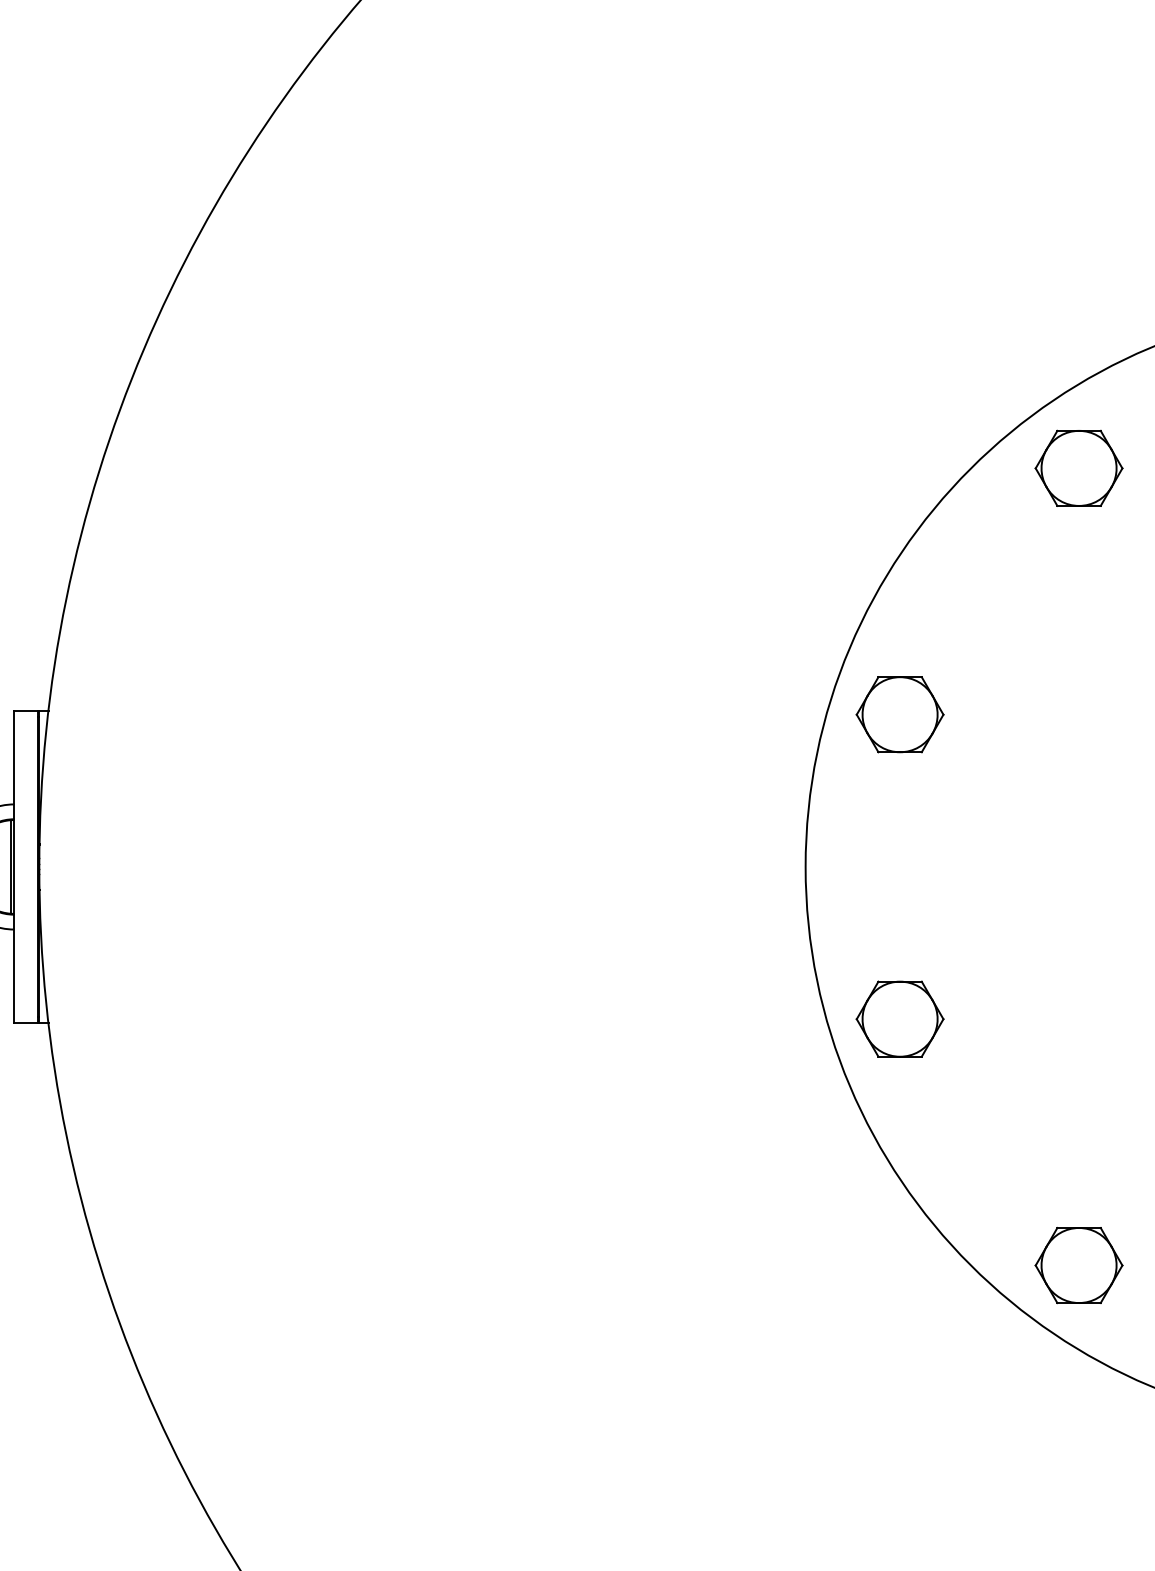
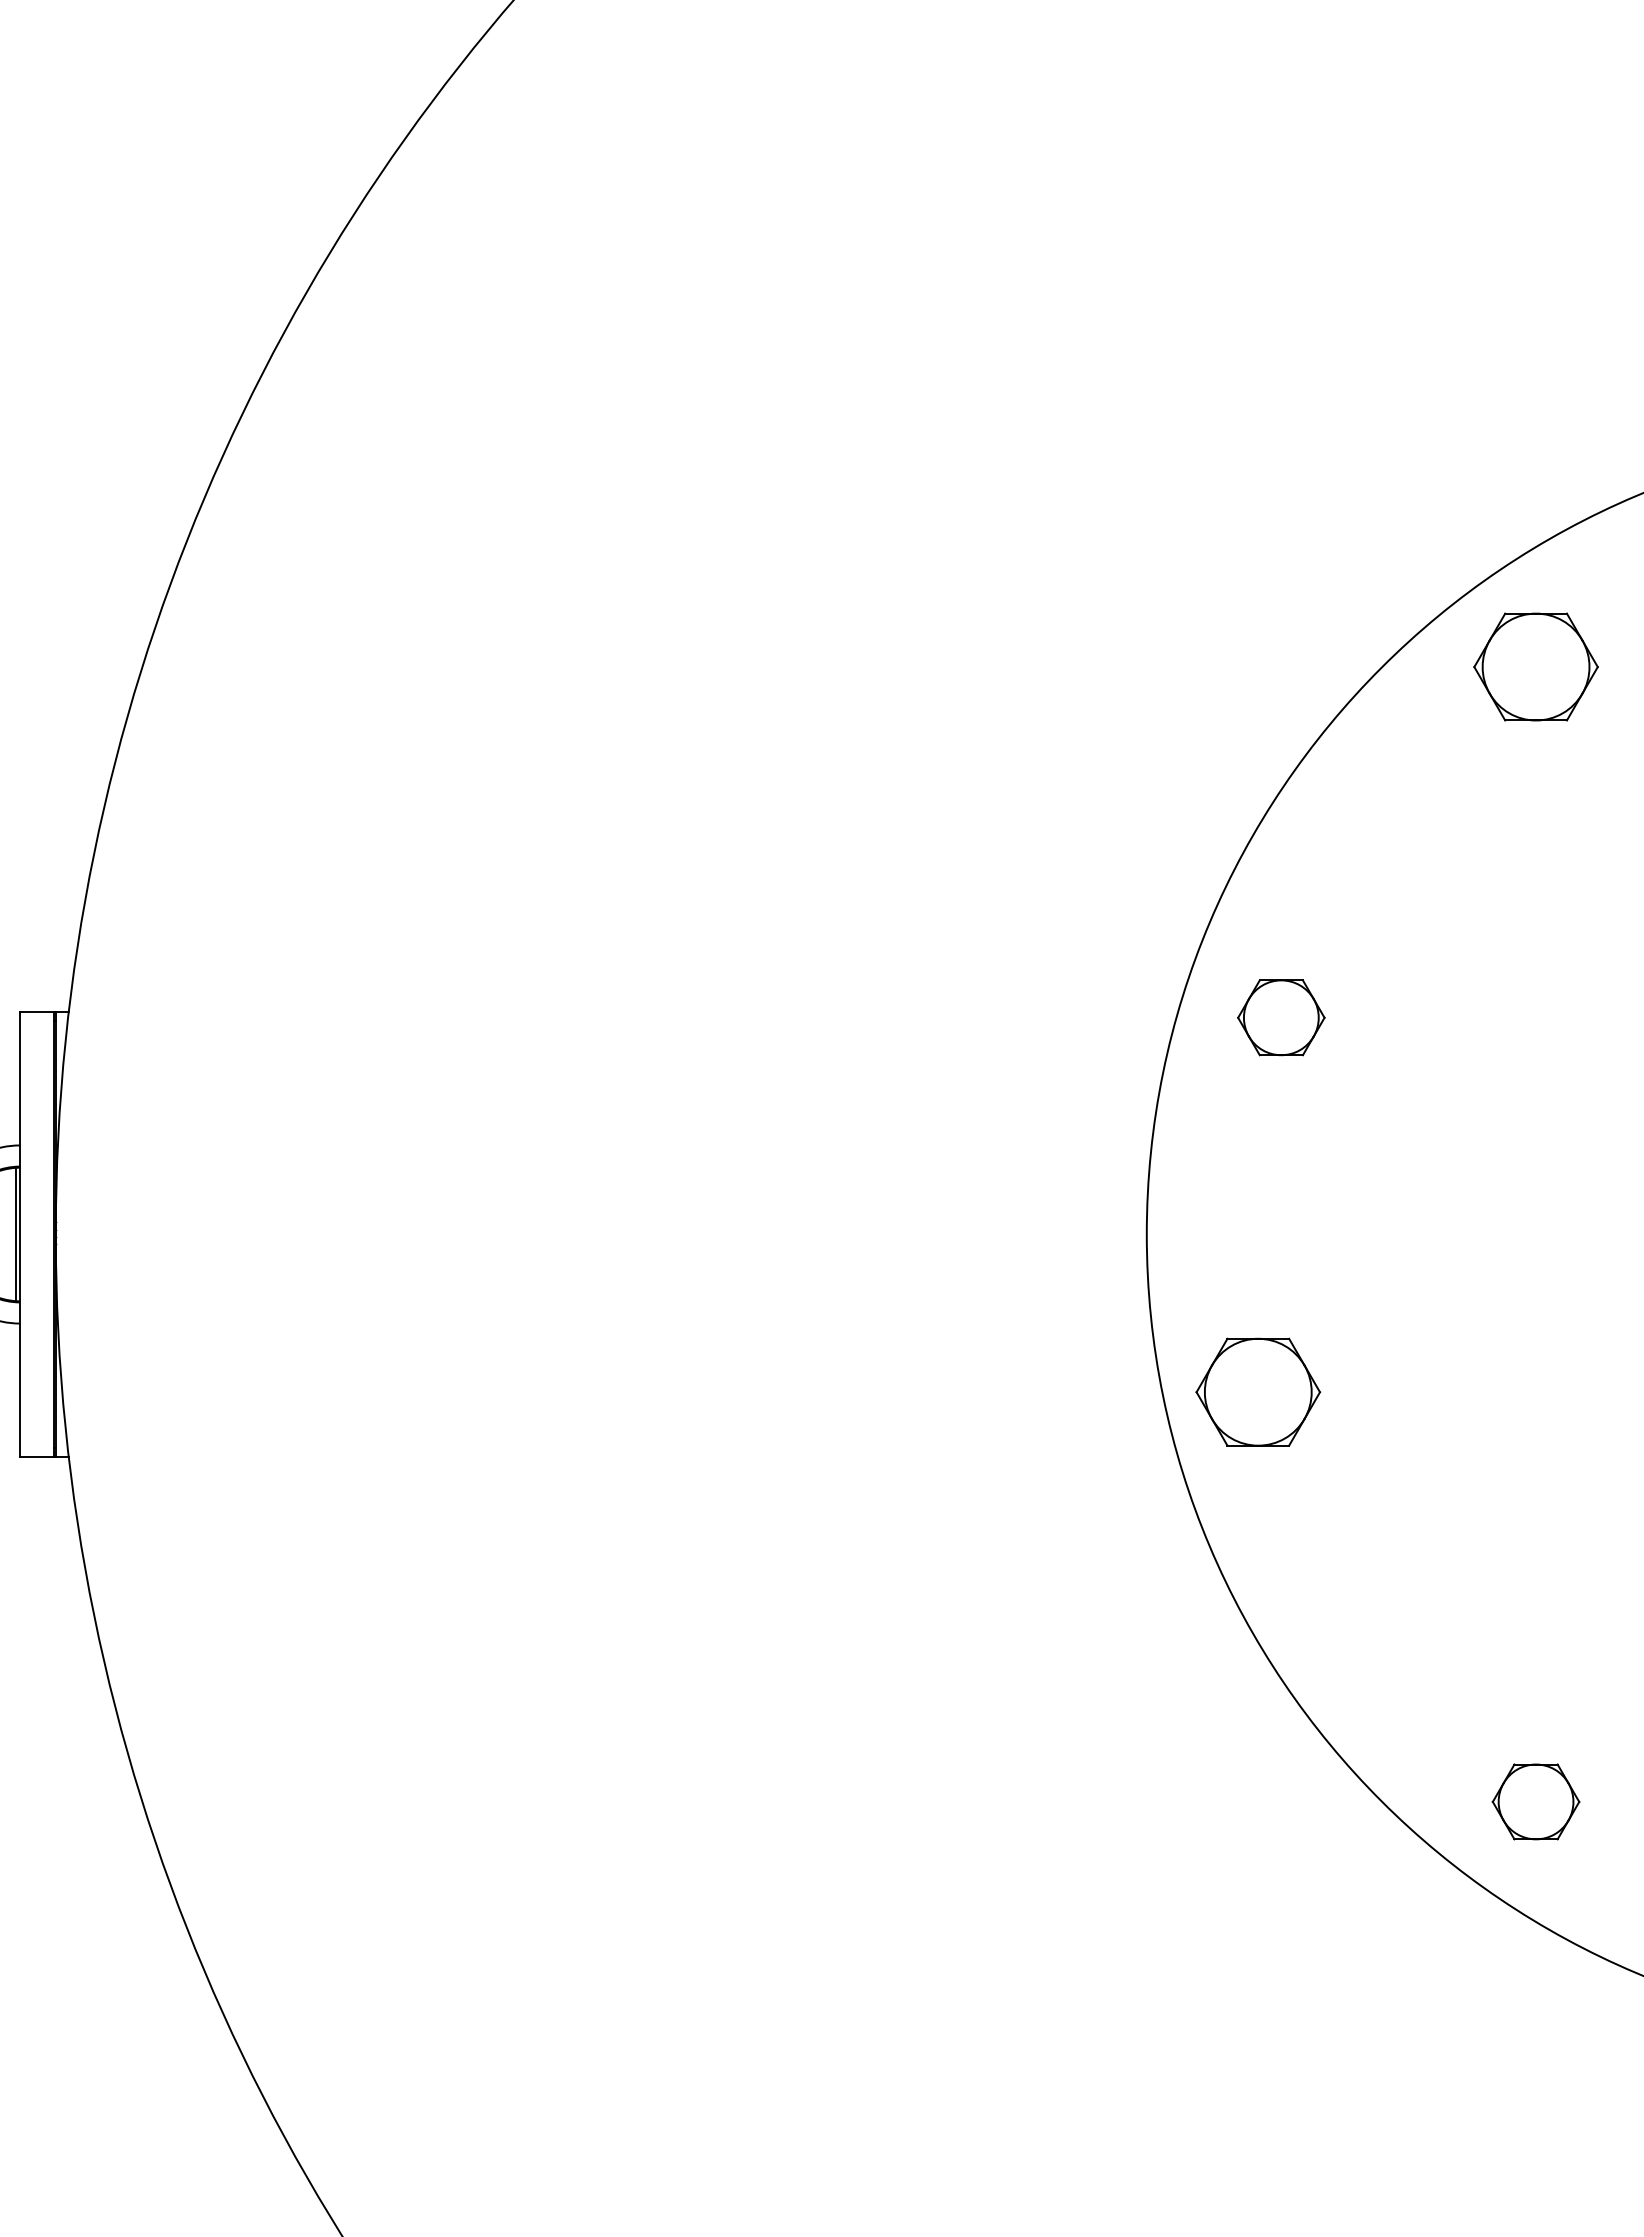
part: (900, 714) -> (1281, 1017), size x0.7
part: (900, 1018) -> (1258, 1391), moved
part: (1078, 1265) -> (1535, 1801), size x0.7

